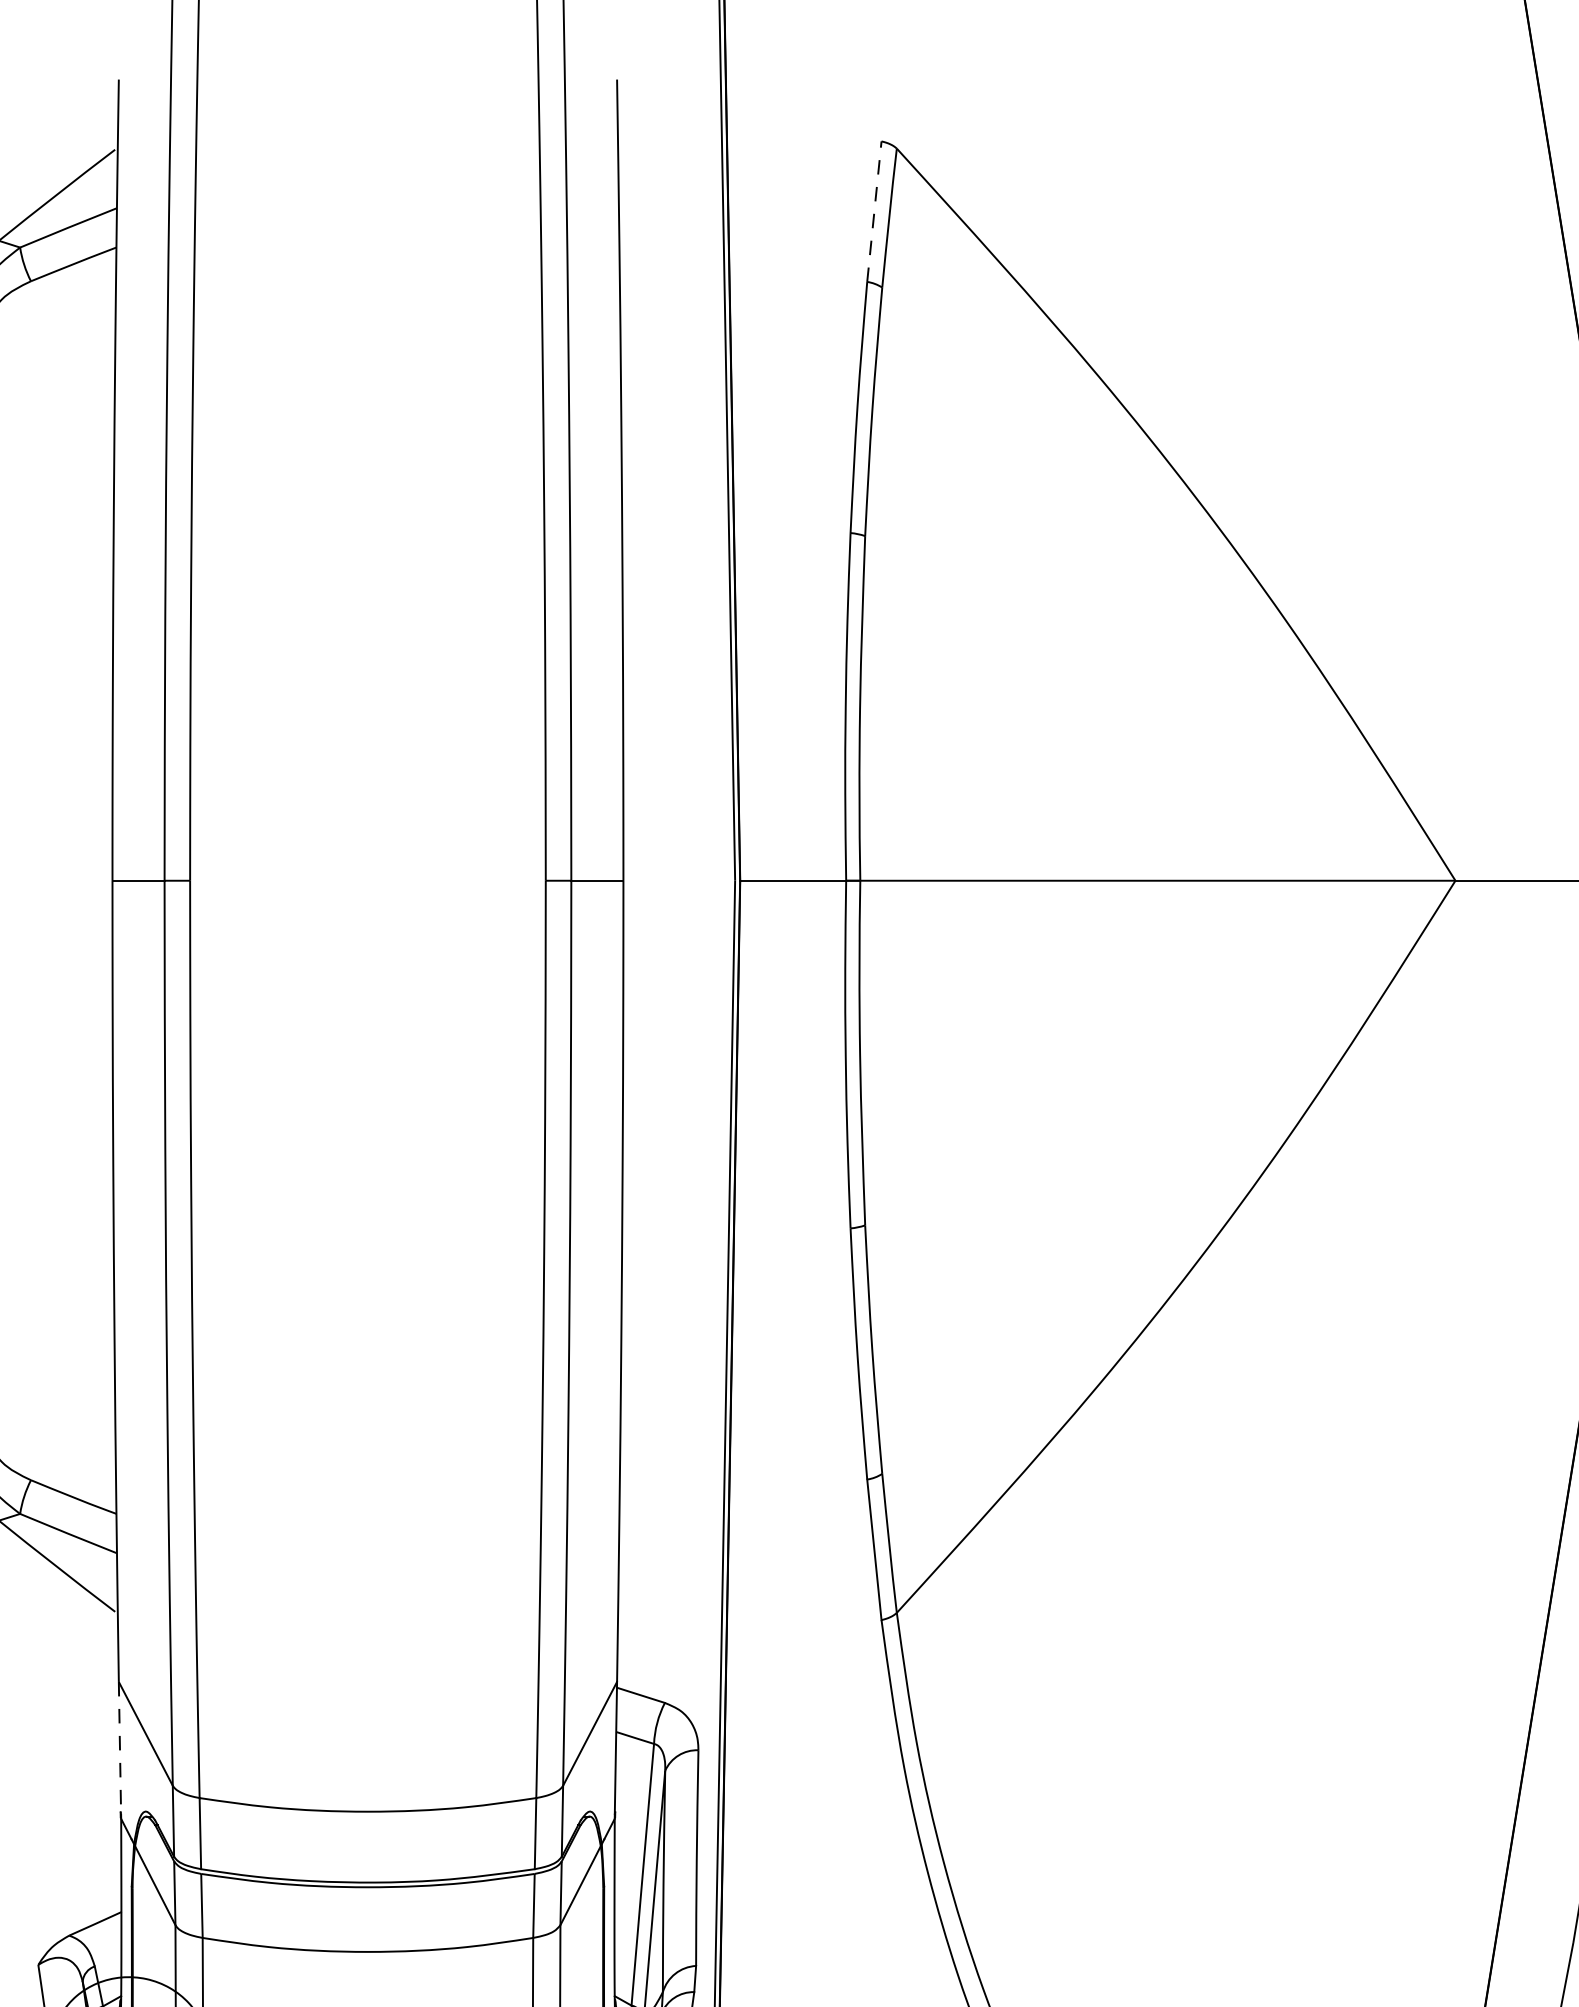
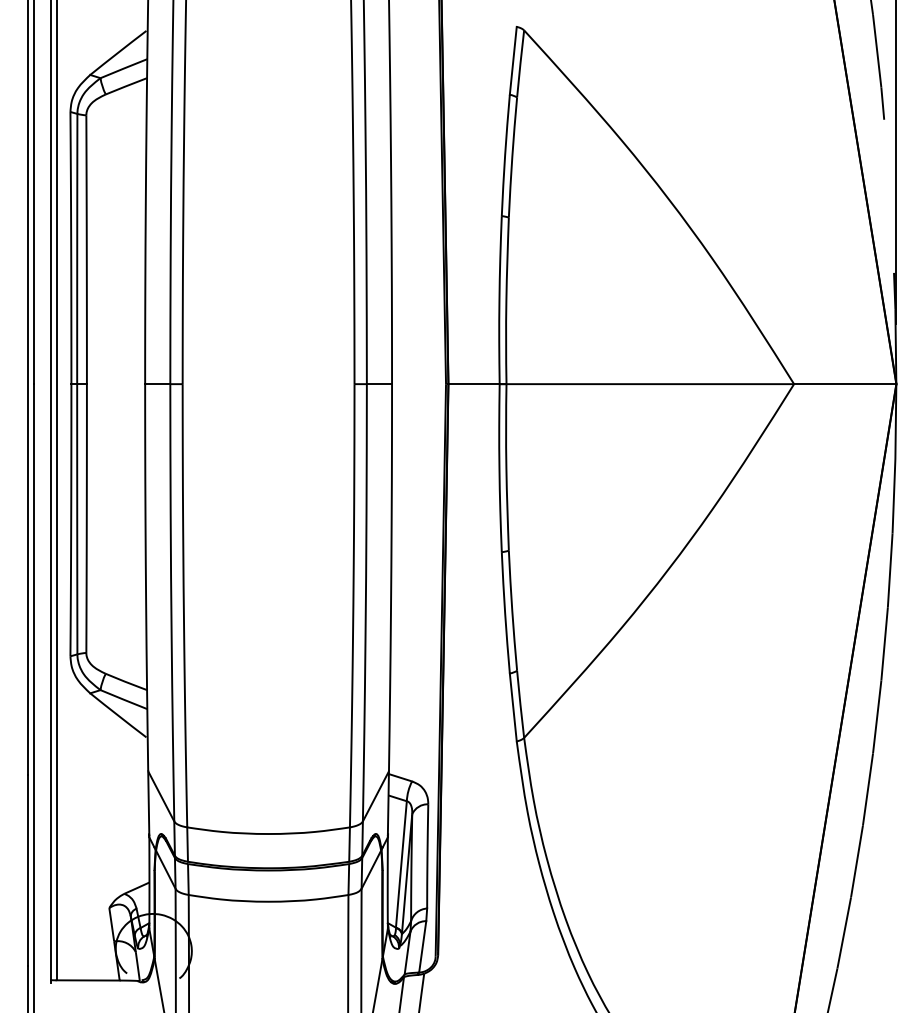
line: (874, 210) -> (513, 60), dashed -> solid
line: (119, 1748) -> (148, 803), dashed -> solid

